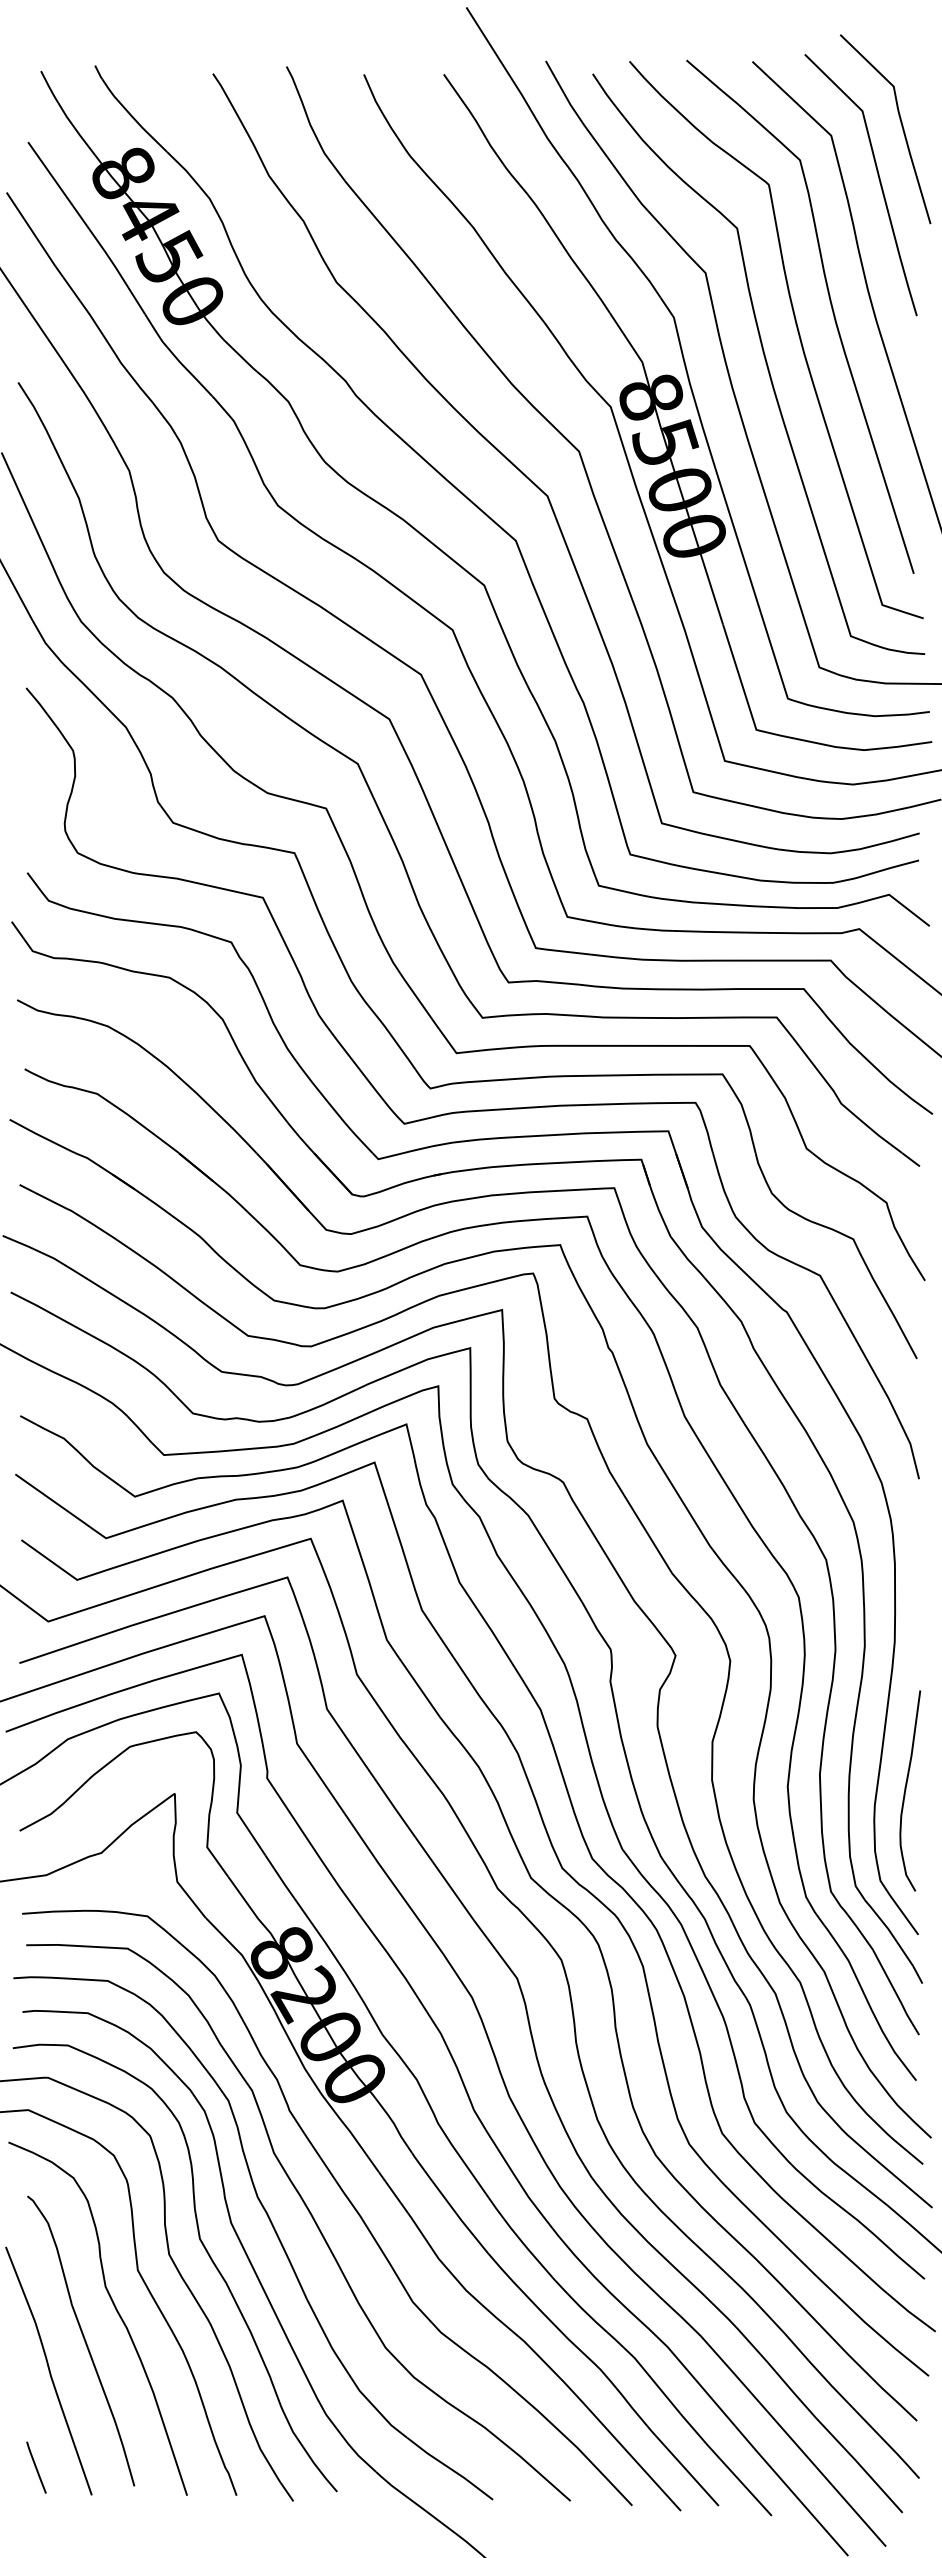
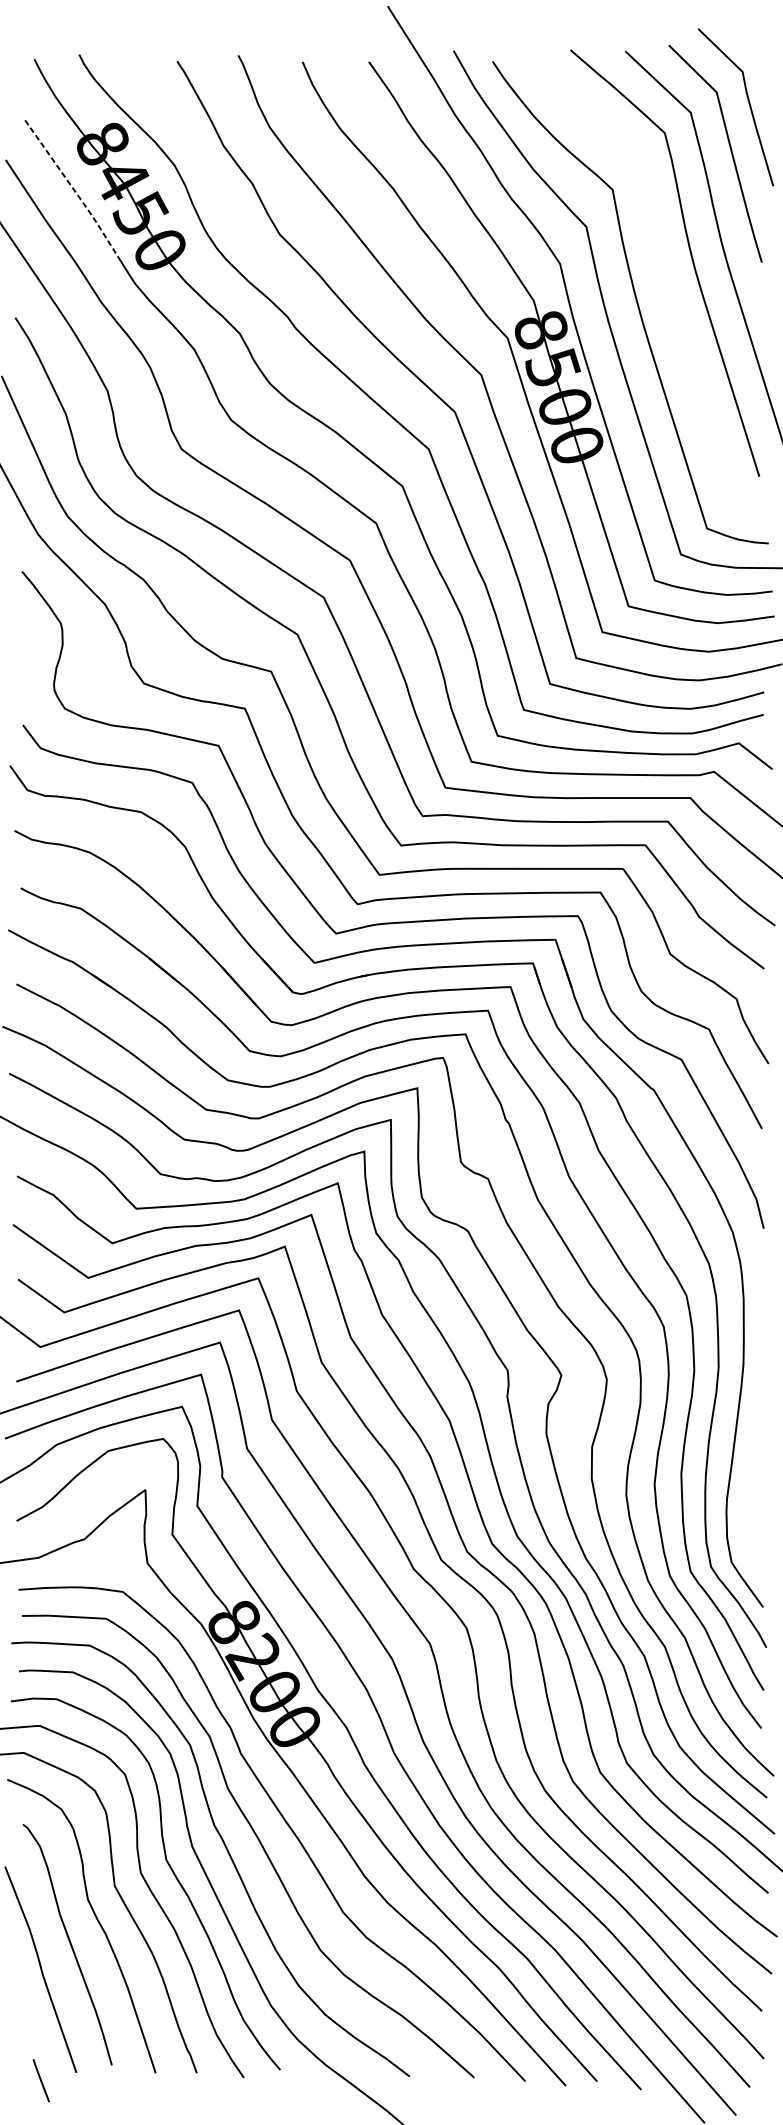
line: (89, 228) -> (74, 189), solid -> dashed
curve: (798, 336) -> (663, 279), removed
curve: (906, 1790) -> (753, 1487), removed
line: (36, 2467) -> (41, 2080), moved

